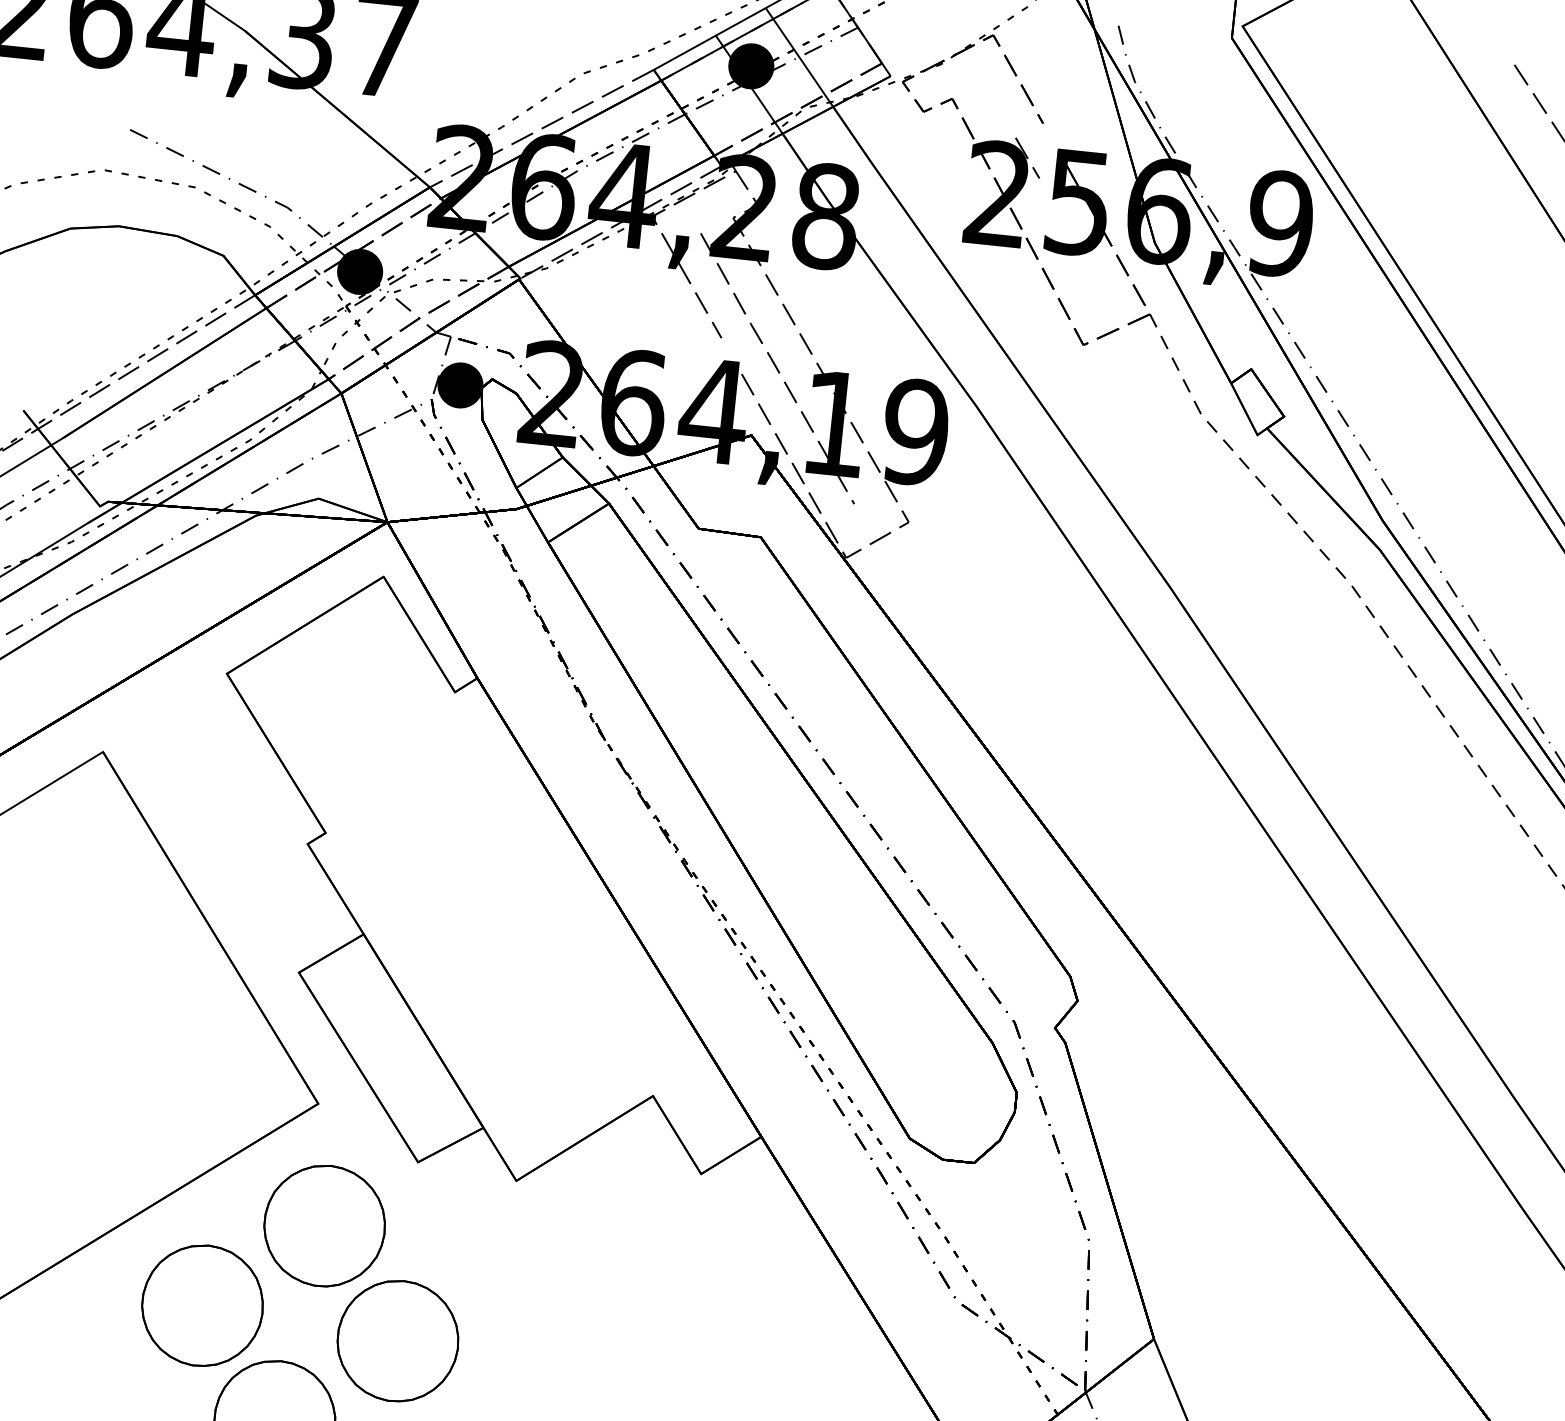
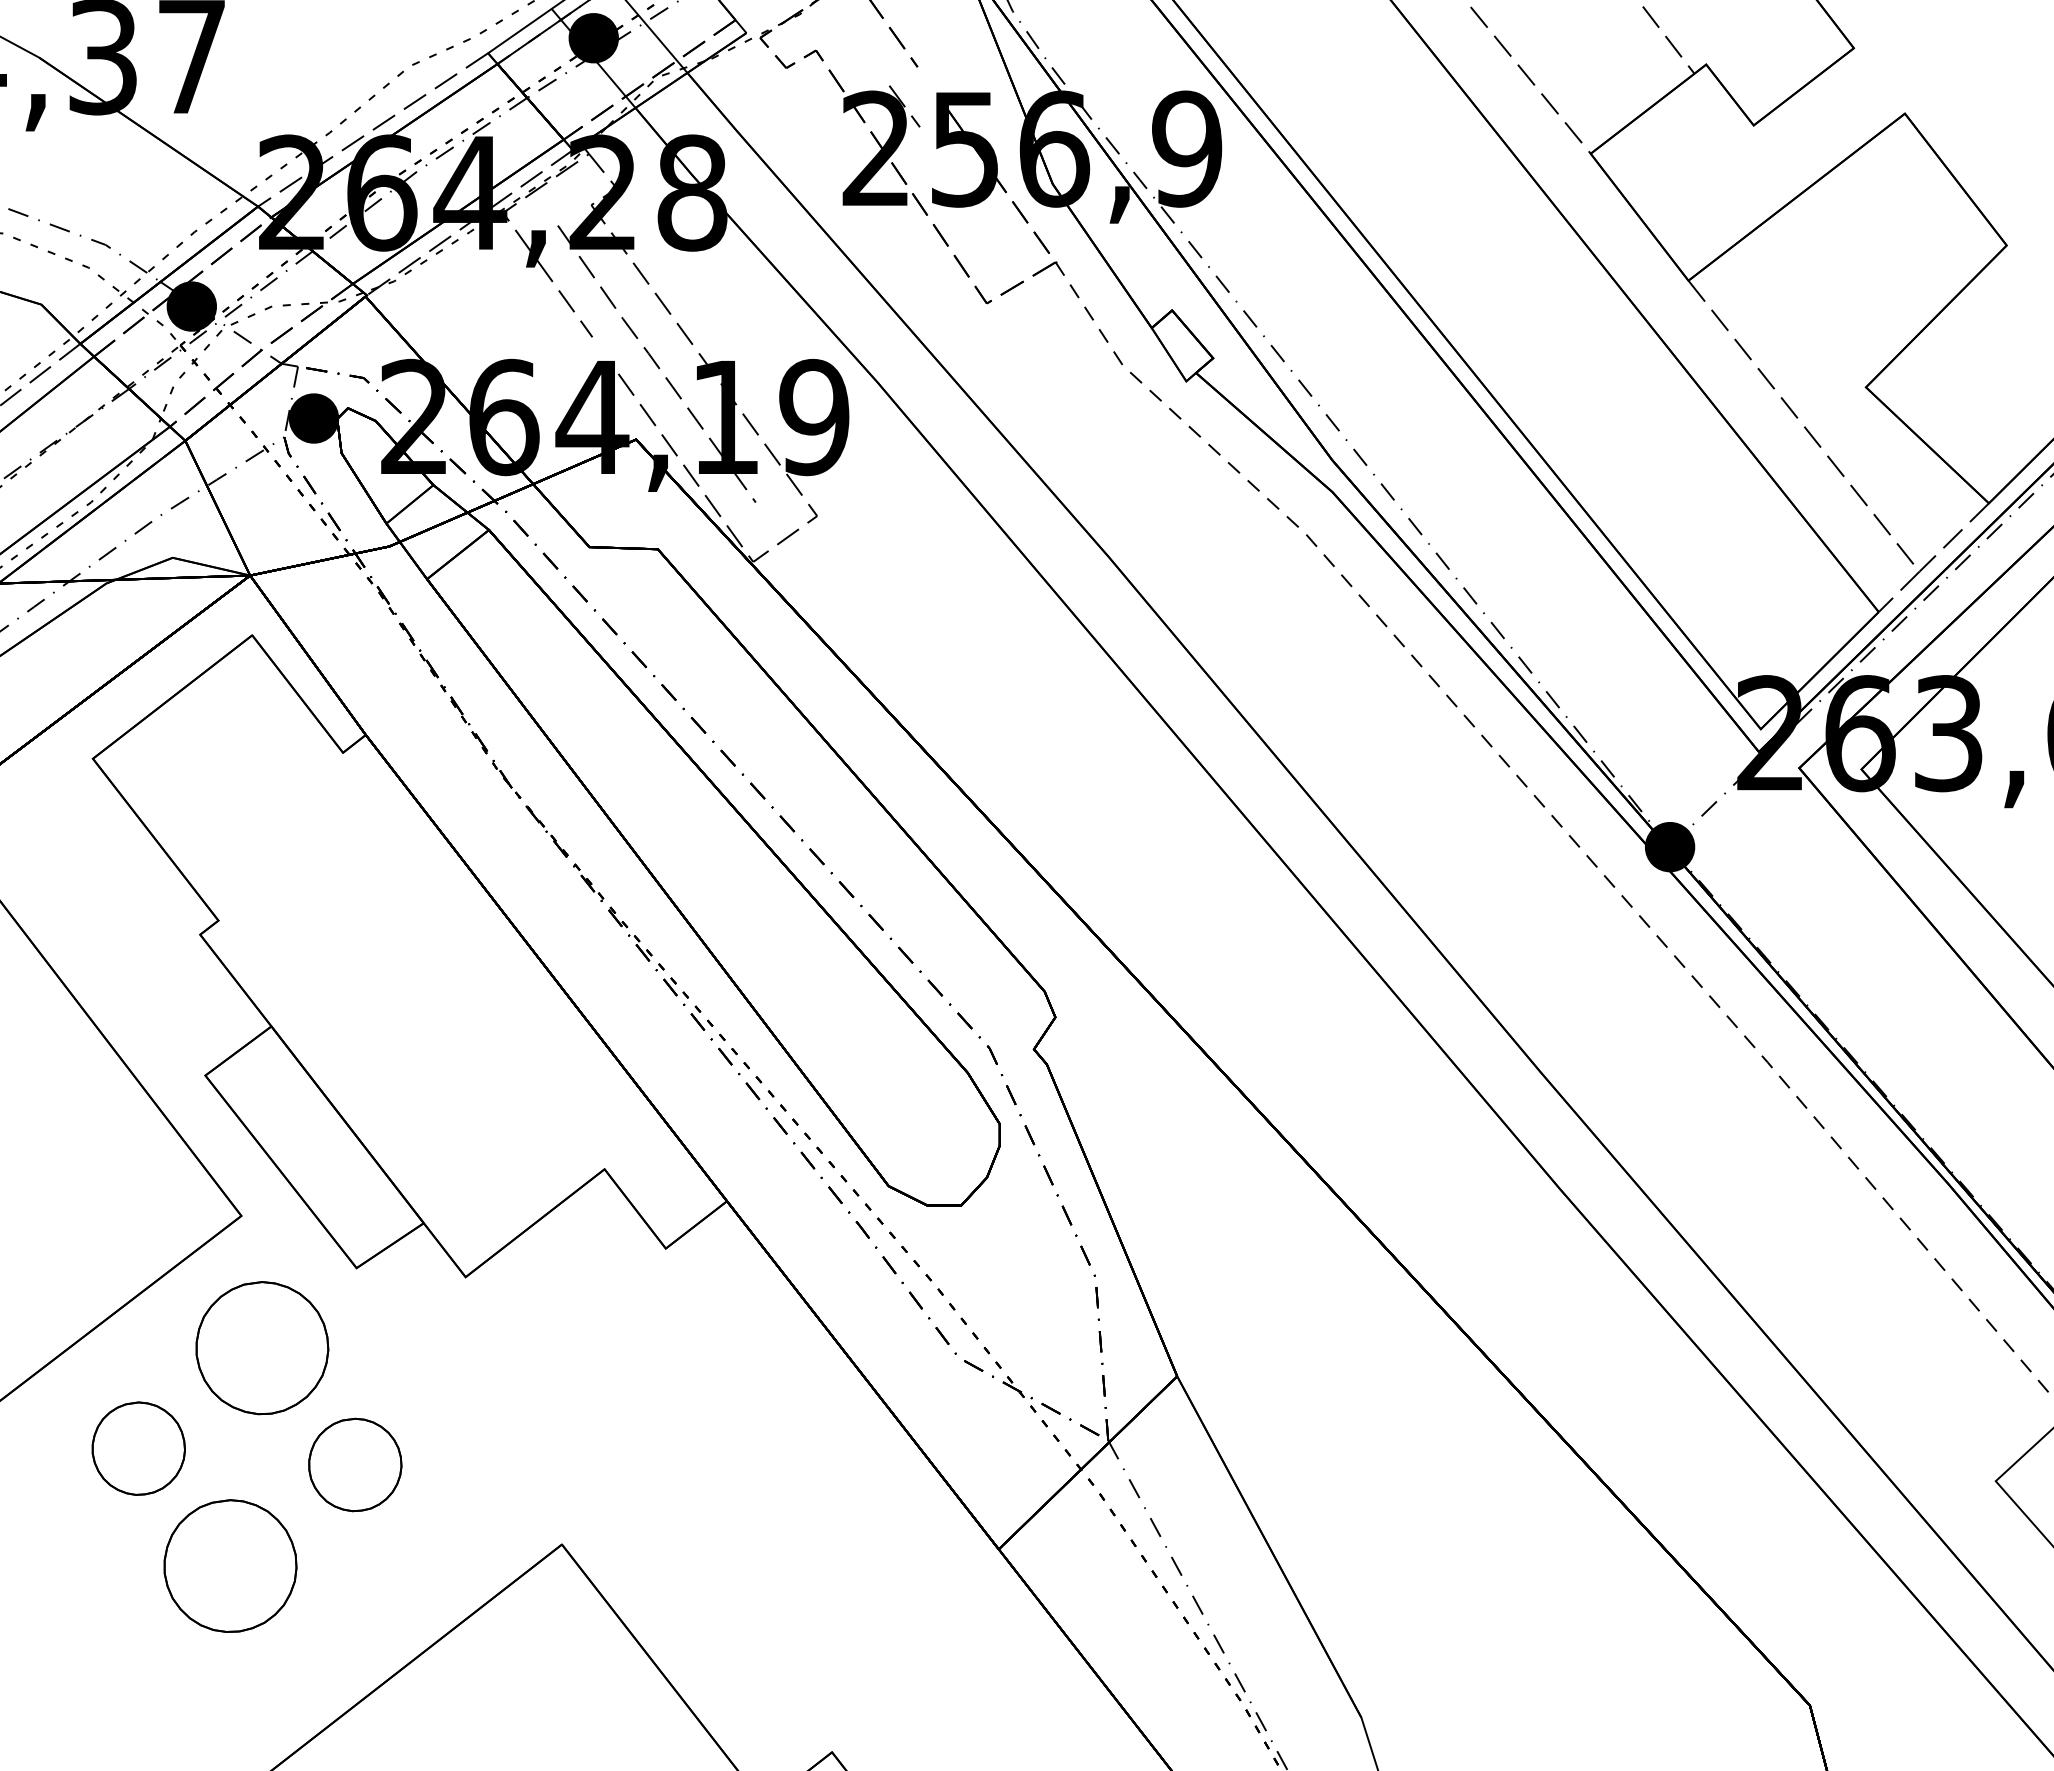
part: (202, 1305) -> (138, 1448), size x0.7
part: (398, 1340) -> (355, 1464), size x0.7

